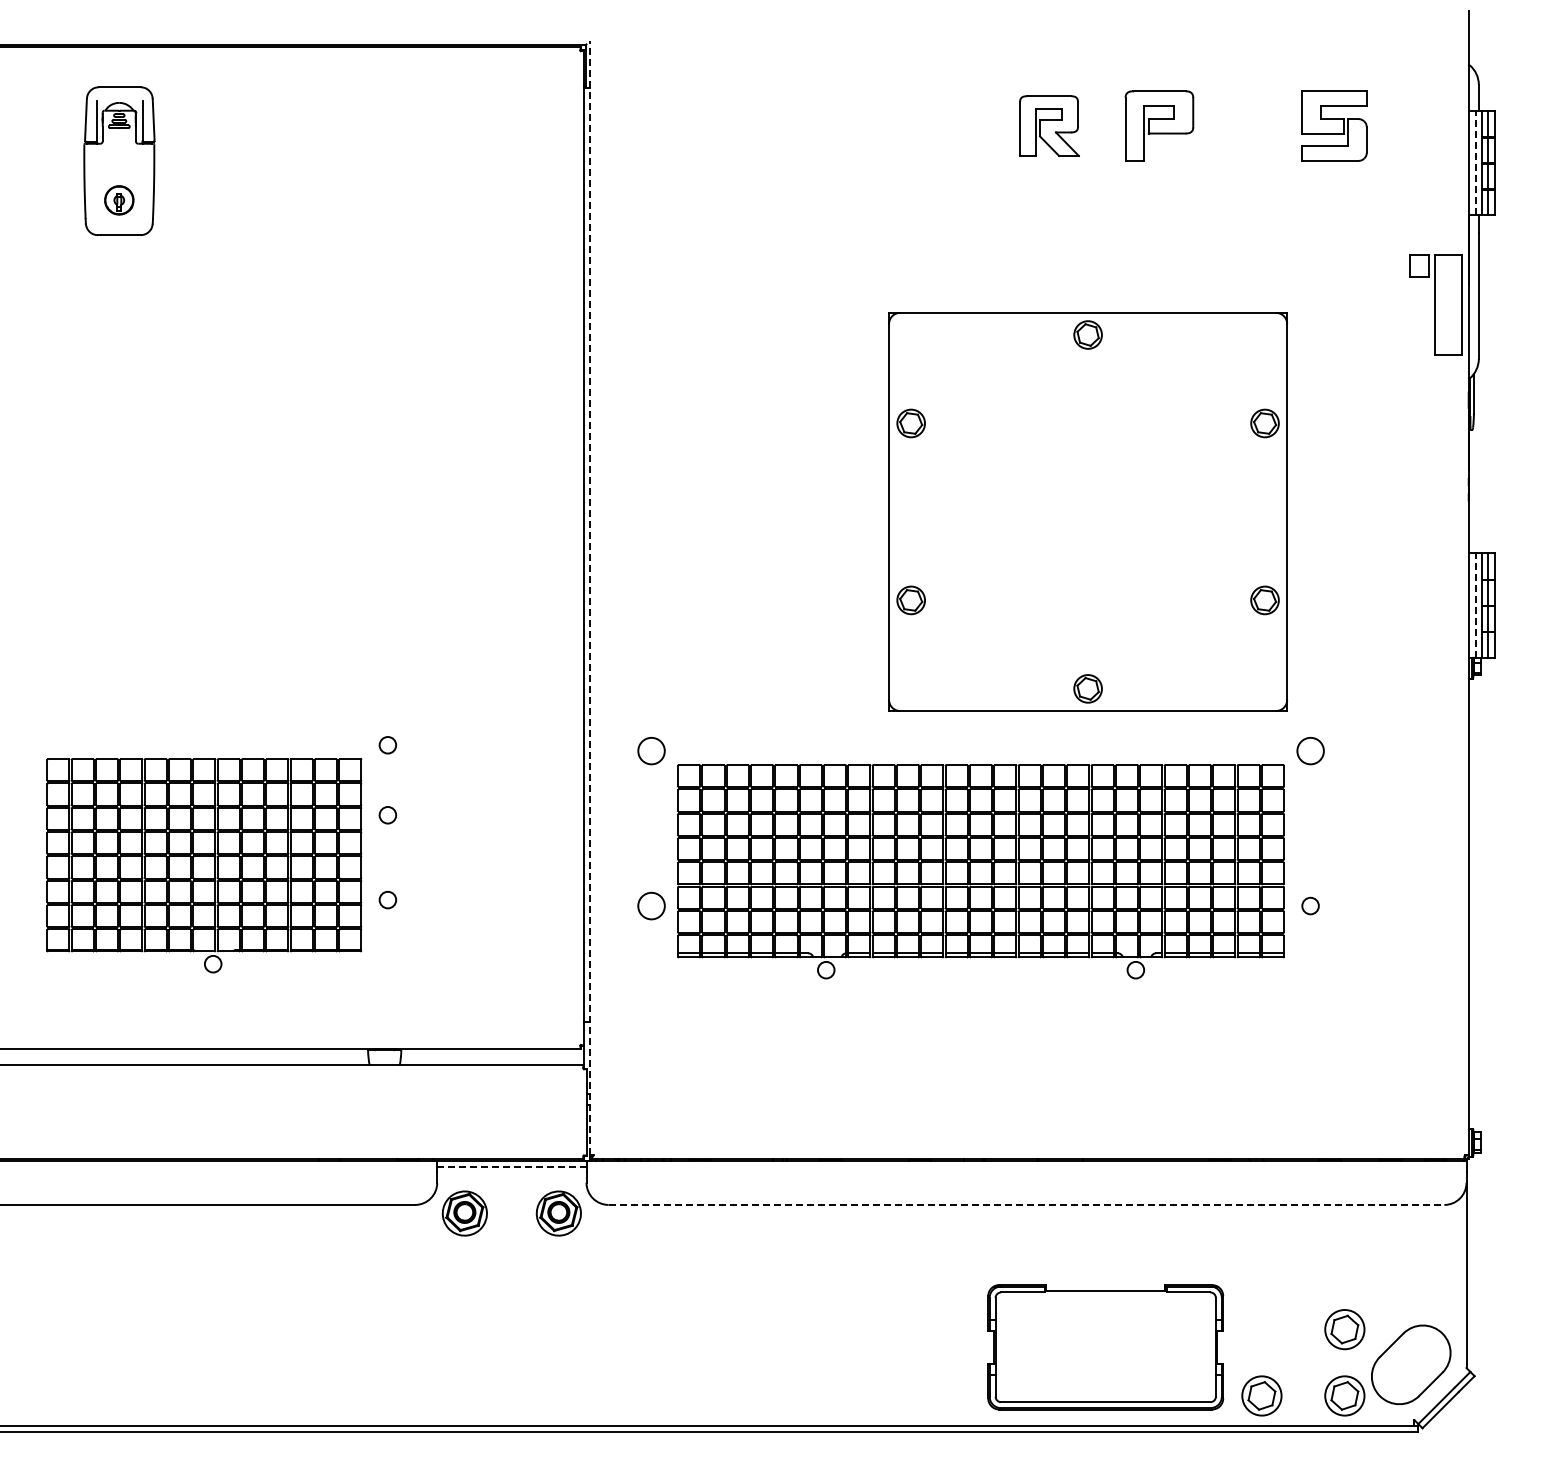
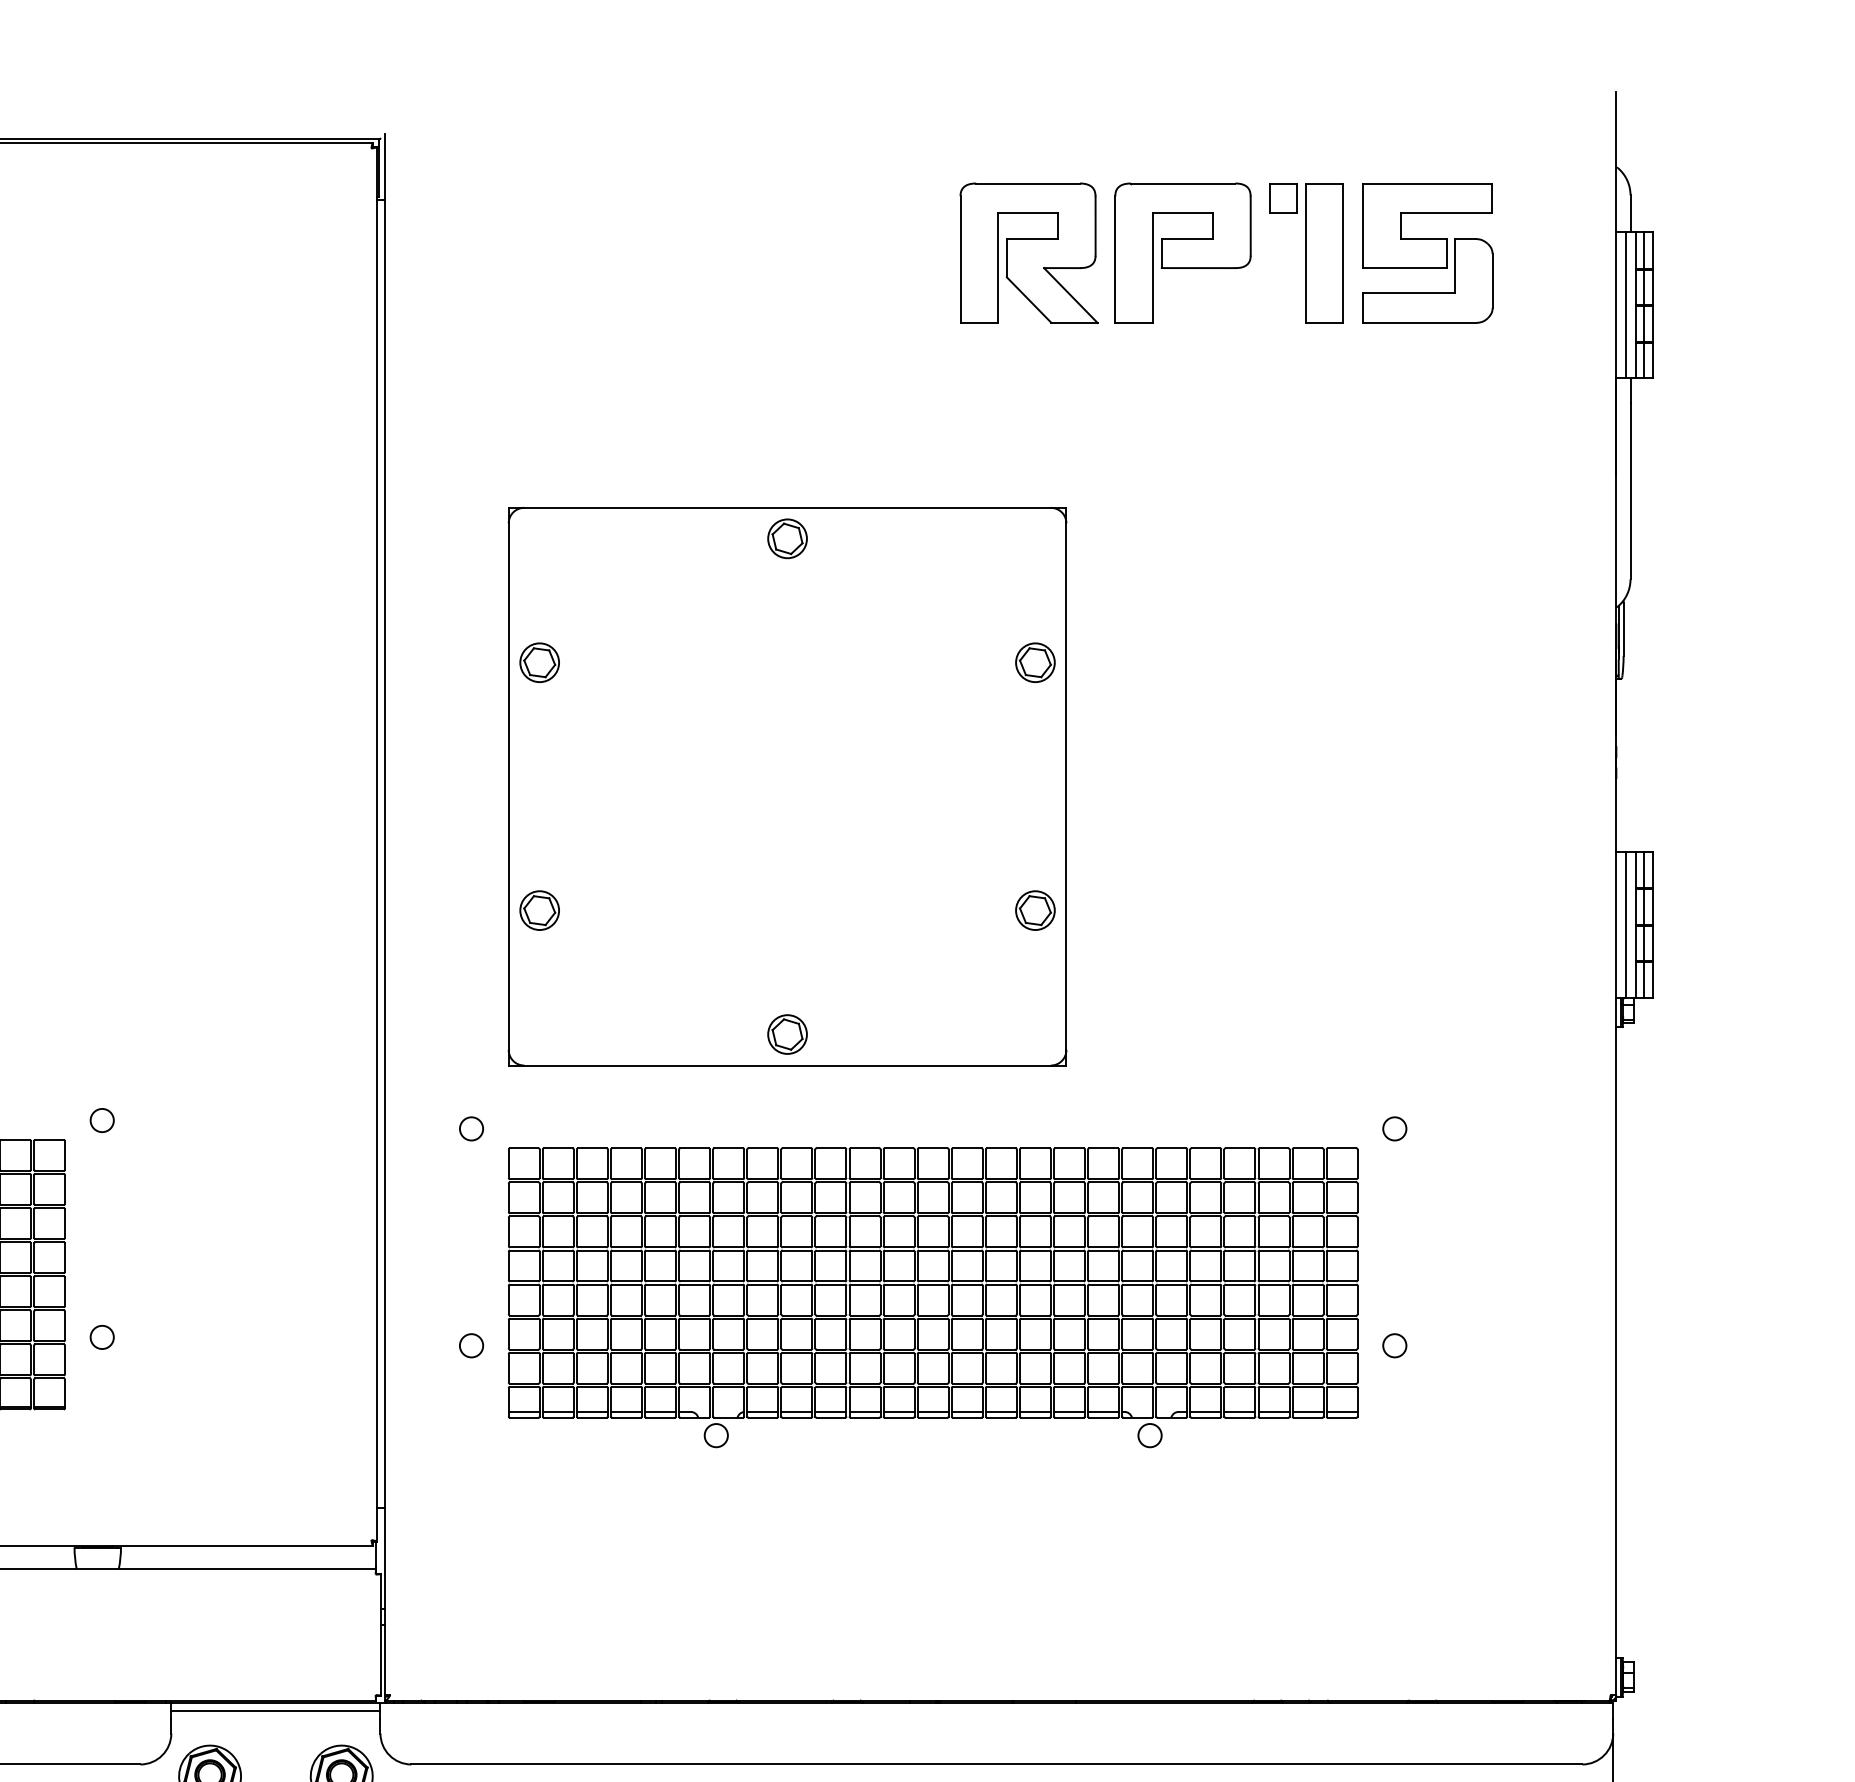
part: (1049, 125) -> (1029, 252), size x1.67
part: (1159, 125) -> (1183, 252), size x1.43
part: (1334, 125) -> (1428, 252), size x1.43
line: (1475, 162) -> (1625, 304), dashed -> solid
part: (1435, 304) -> (1306, 252), moved
part: (1087, 511) -> (786, 786), moved
line: (589, 597) -> (384, 913), dashed -> solid
line: (1475, 605) -> (1625, 924), dashed -> solid
circle: (651, 751) -> (471, 1129), size x0.62
circle: (1310, 751) -> (1394, 1129), size x0.62
circle: (387, 815) -> (101, 1218), removed
circle: (651, 905) -> (471, 1345), size x0.62
line: (511, 1166) -> (275, 1710), dashed -> solid
line: (1026, 1204) -> (996, 1763), dashed -> solid

